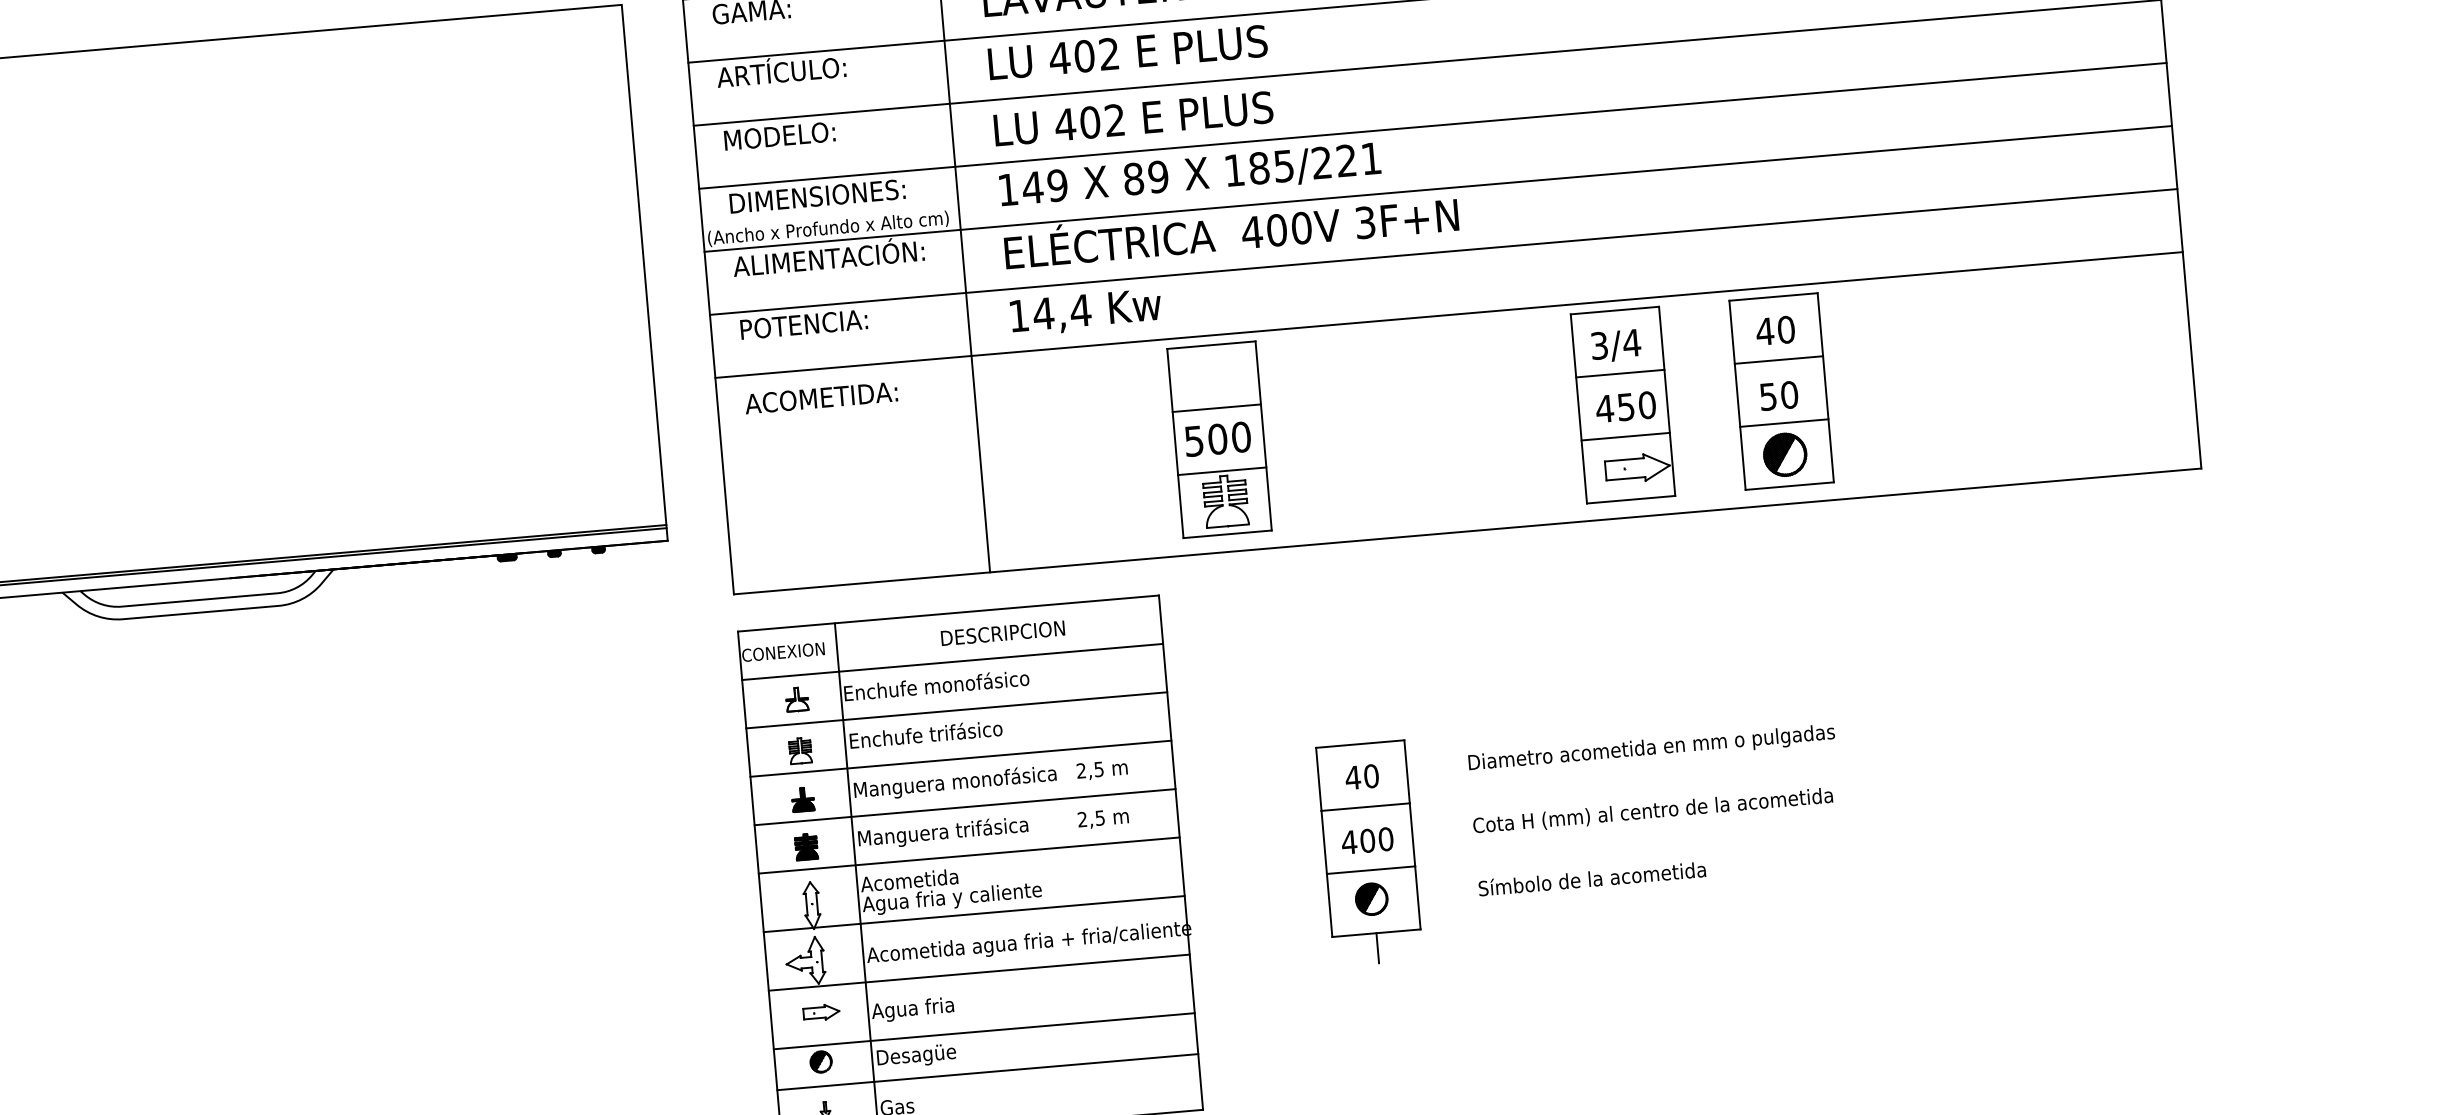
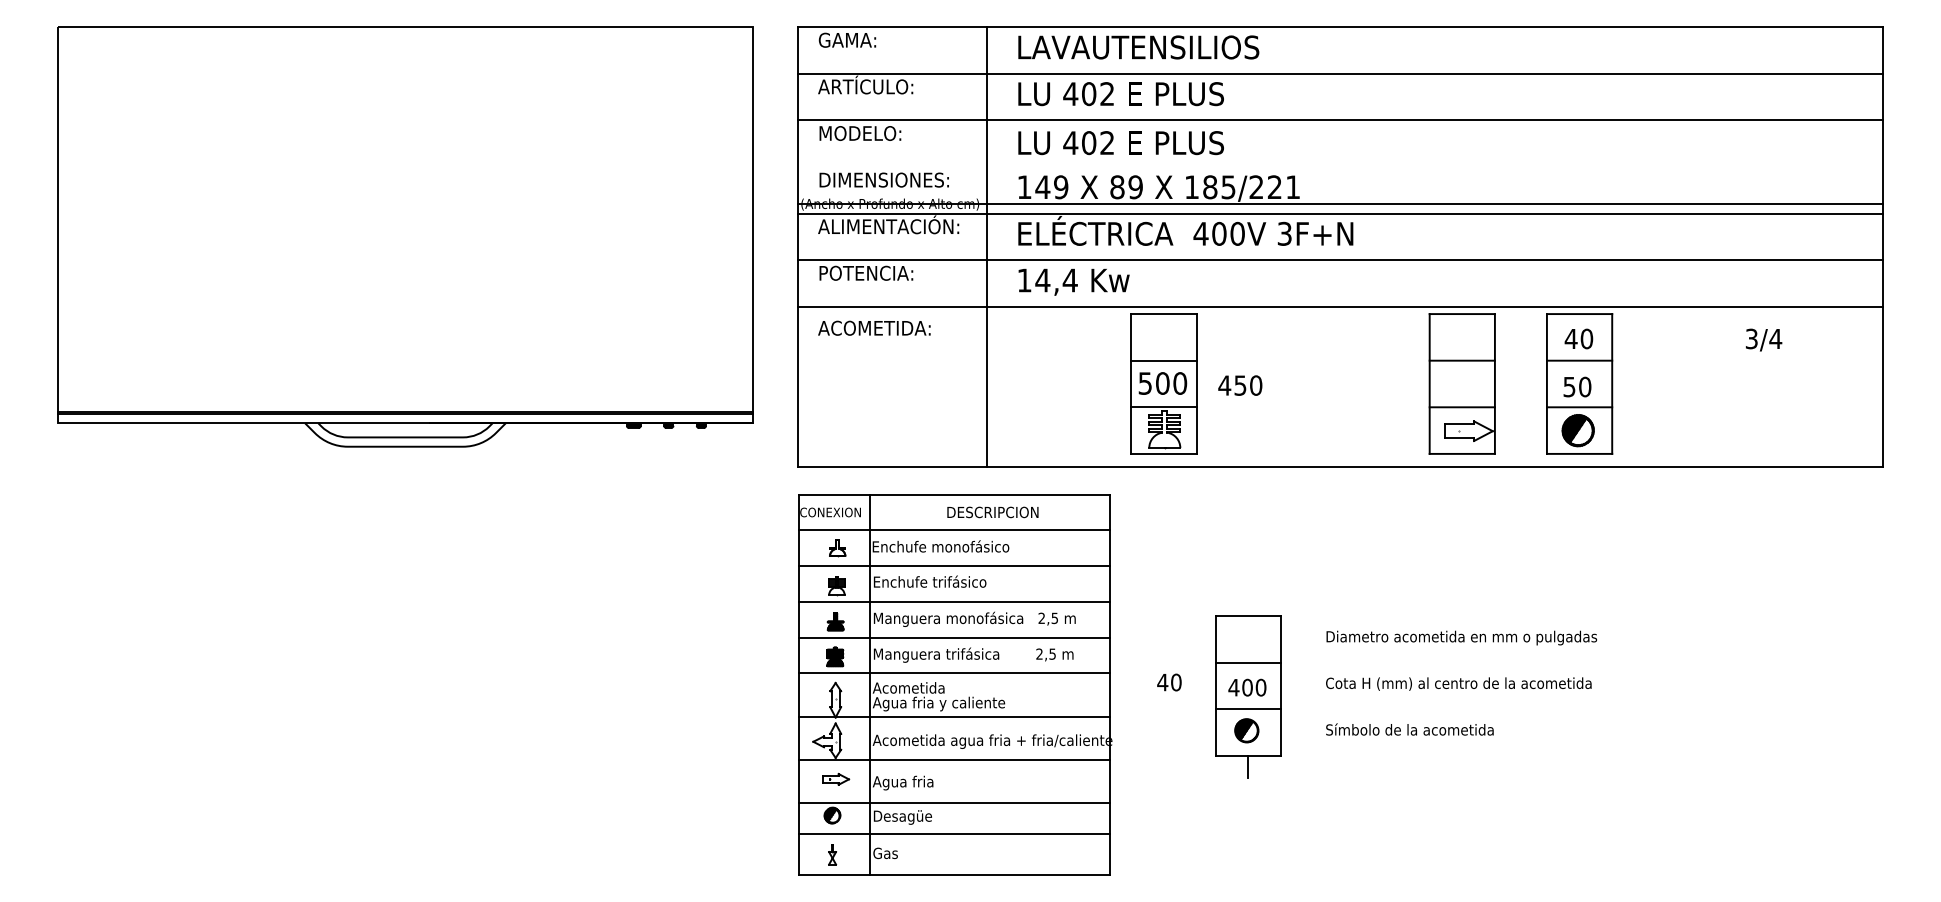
line: (1431, 126) -> (1339, 204), moved
text: (1616, 345) -> (1764, 339), moved
text: (1626, 406) -> (1240, 385), moved
text: (1362, 777) -> (1169, 682), moved

